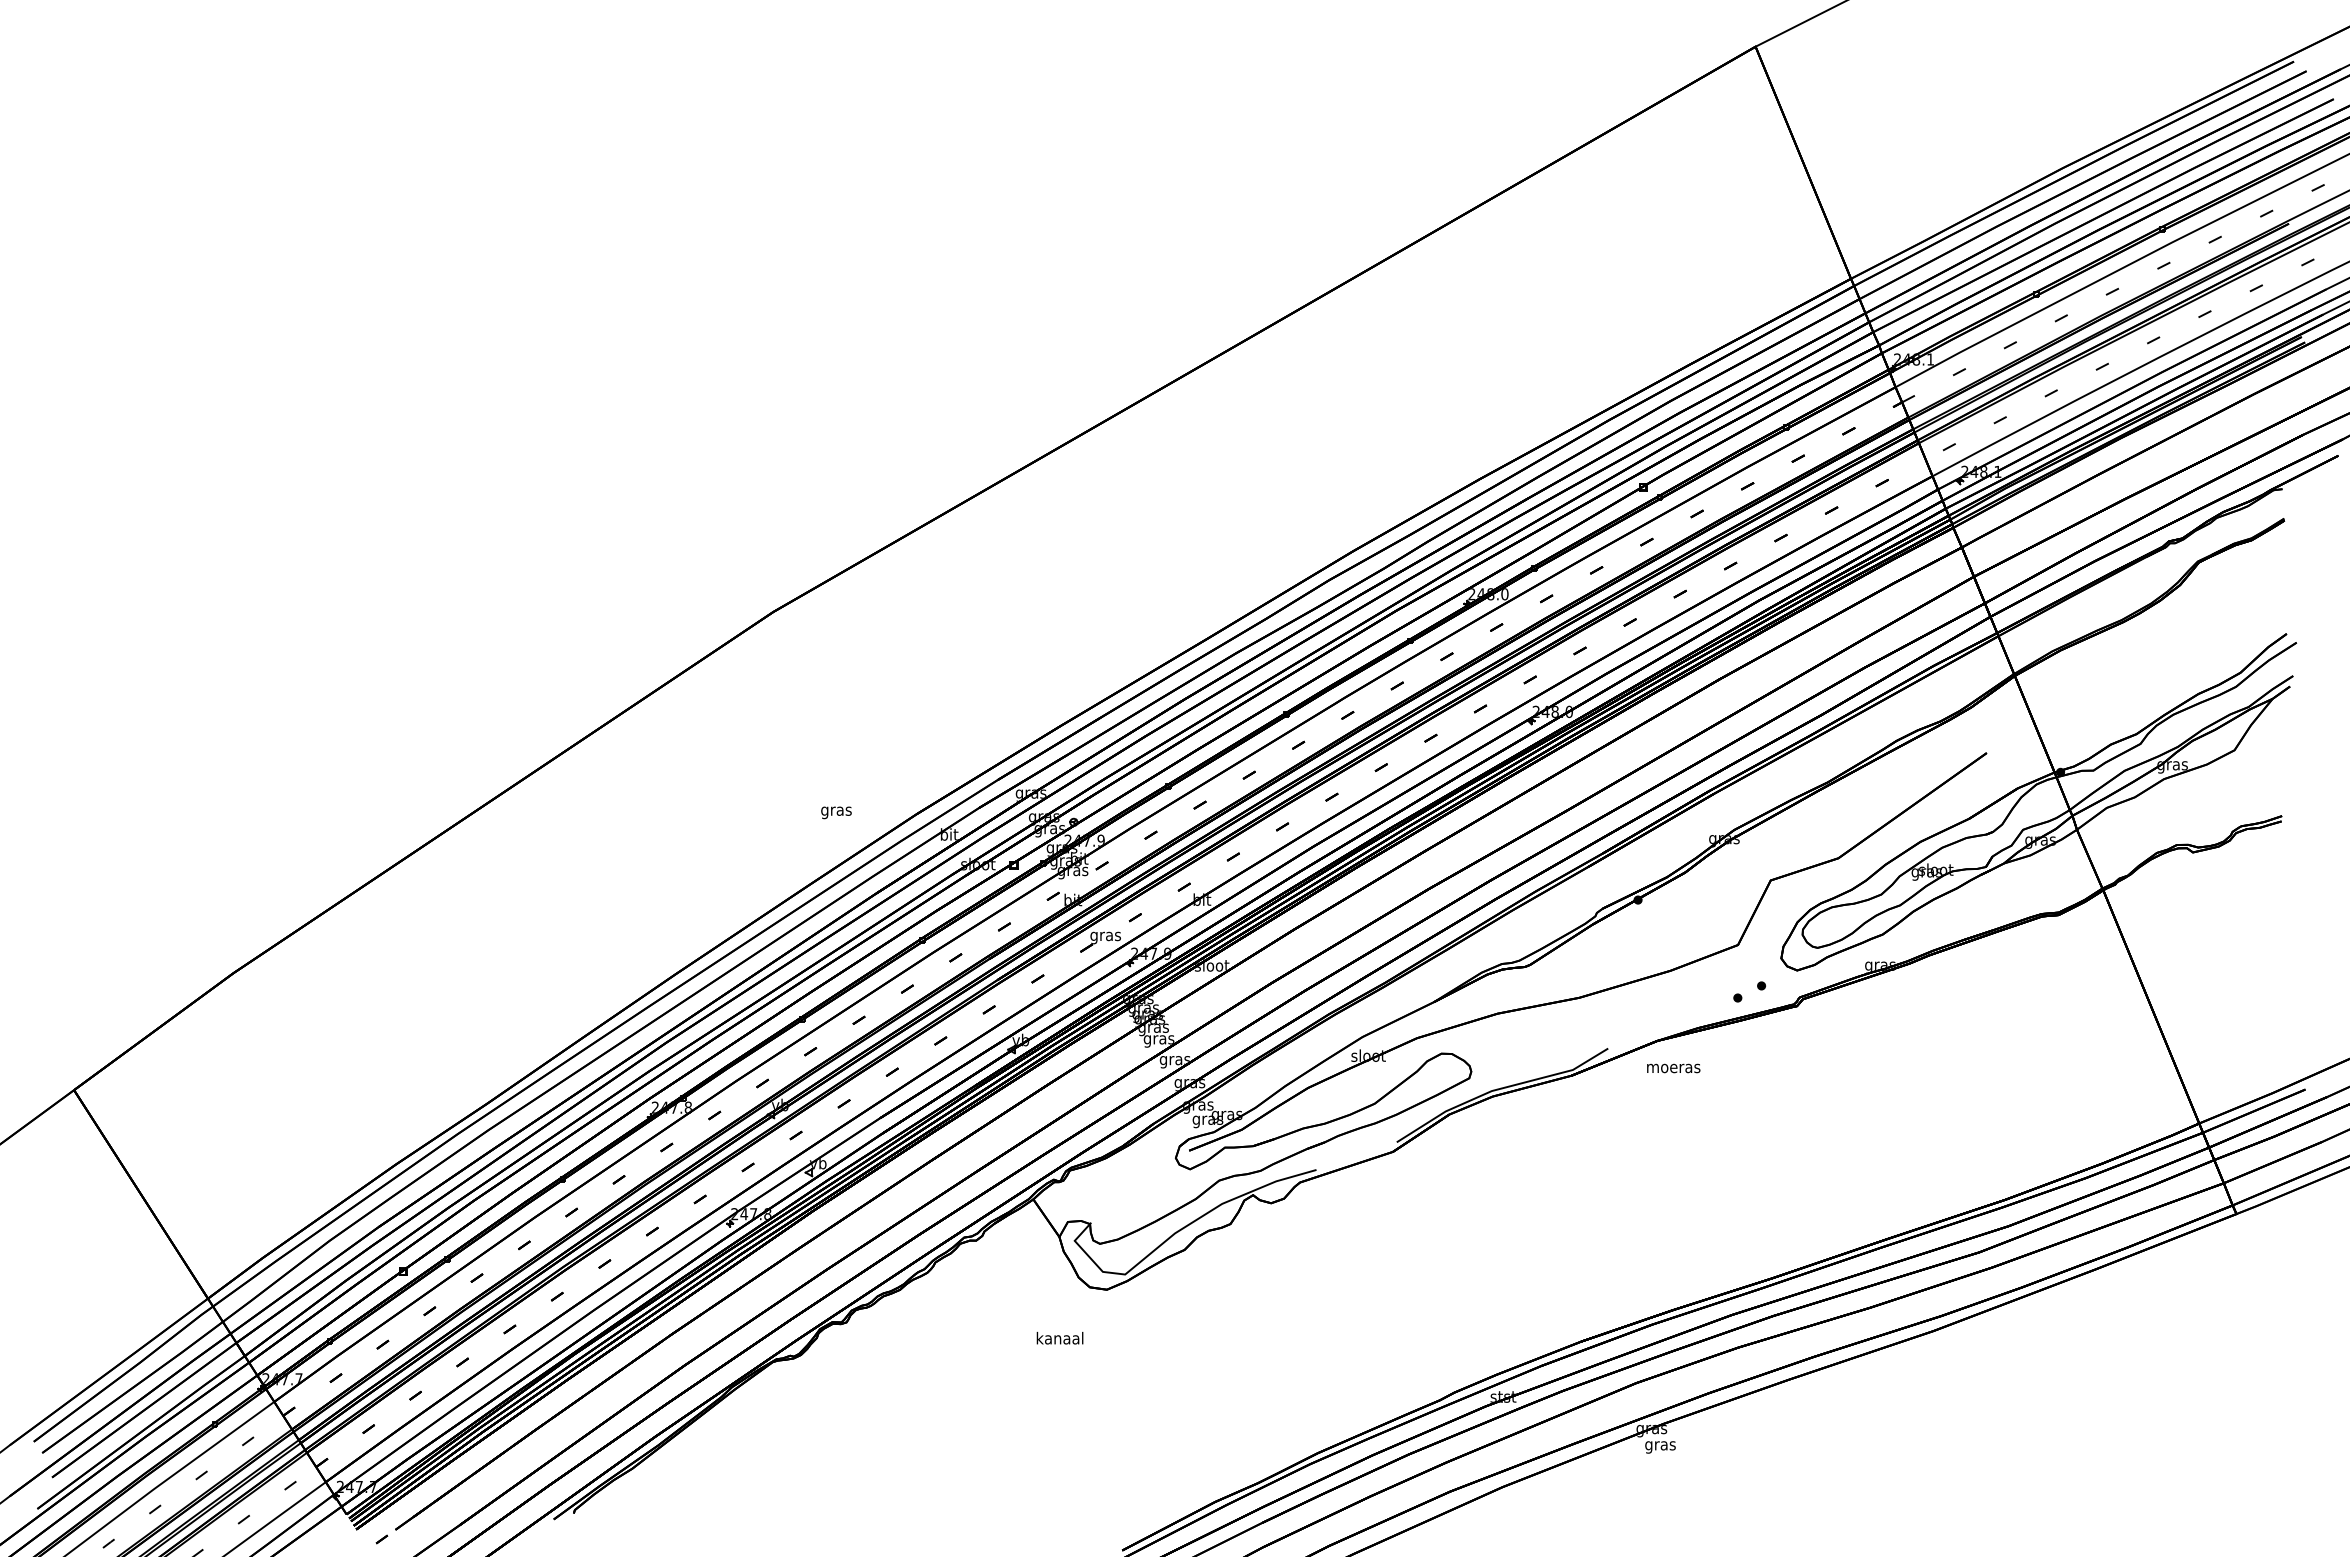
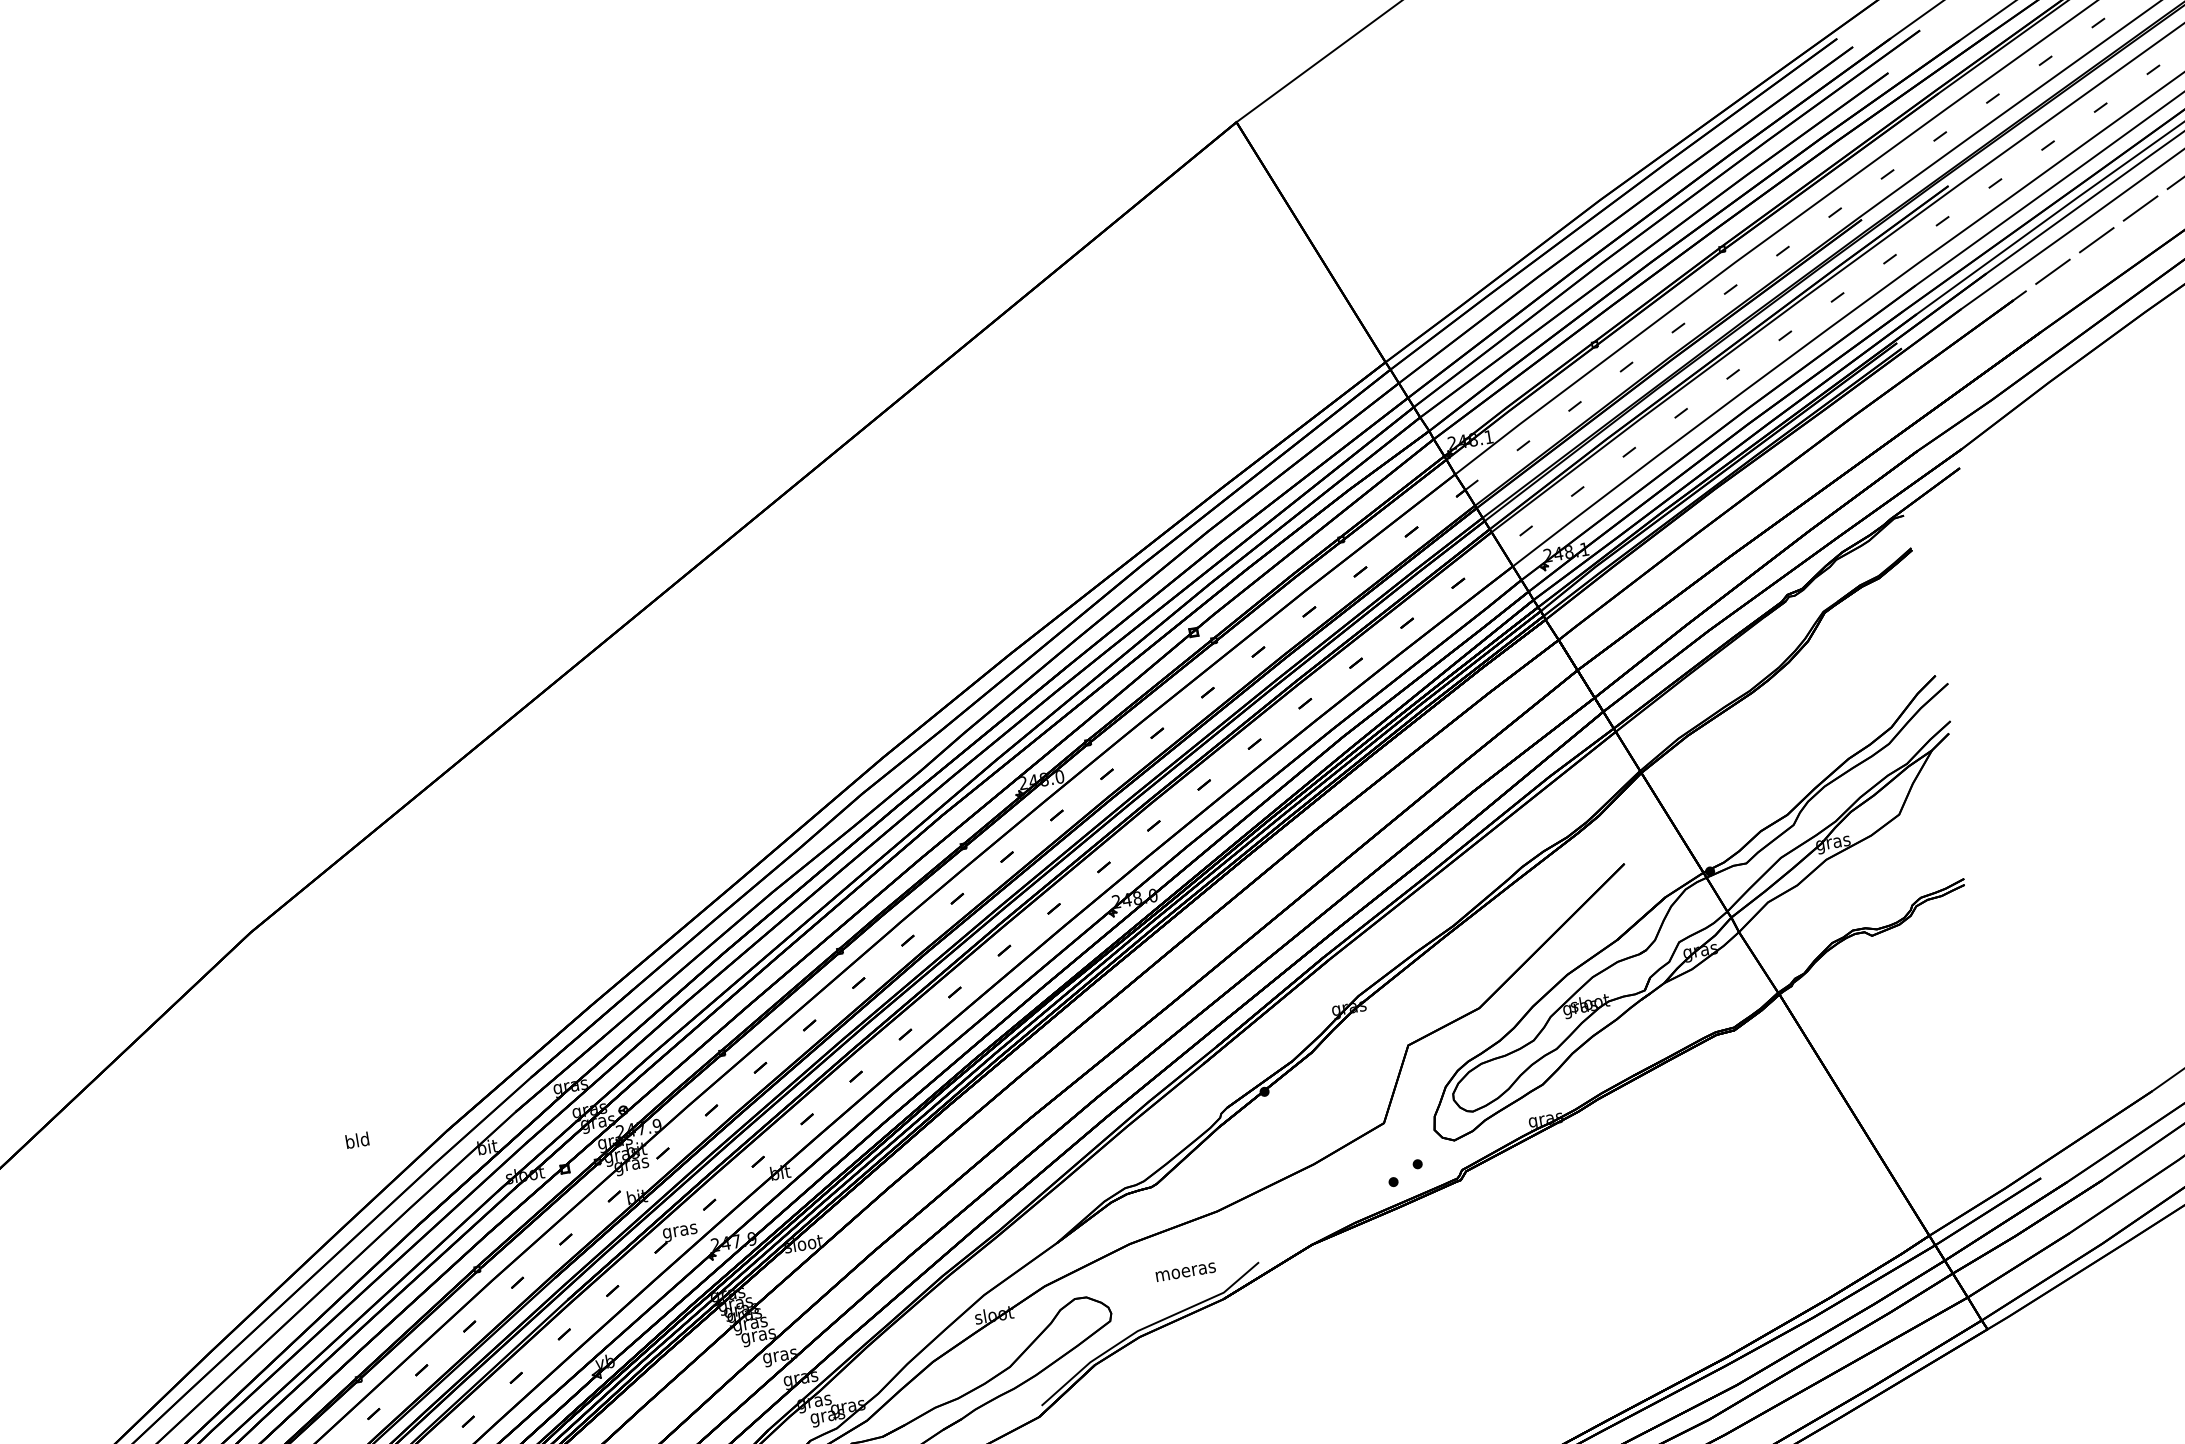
text: (836, 811) -> (357, 1142), gras -> bld
text: (1673, 1068) -> (1185, 1272), moved

